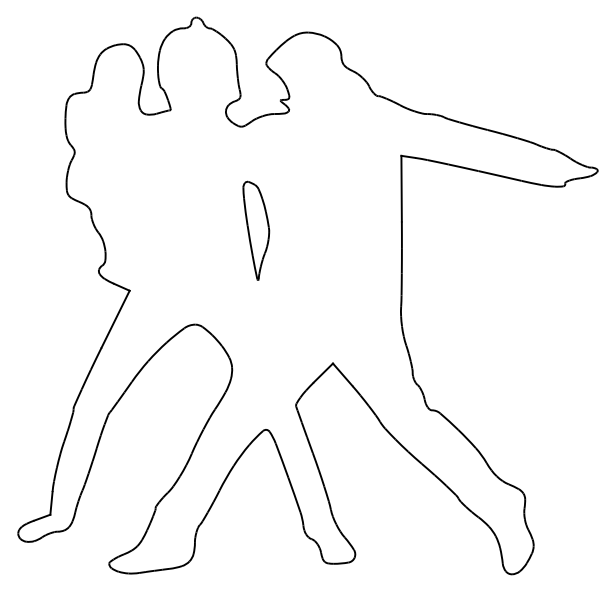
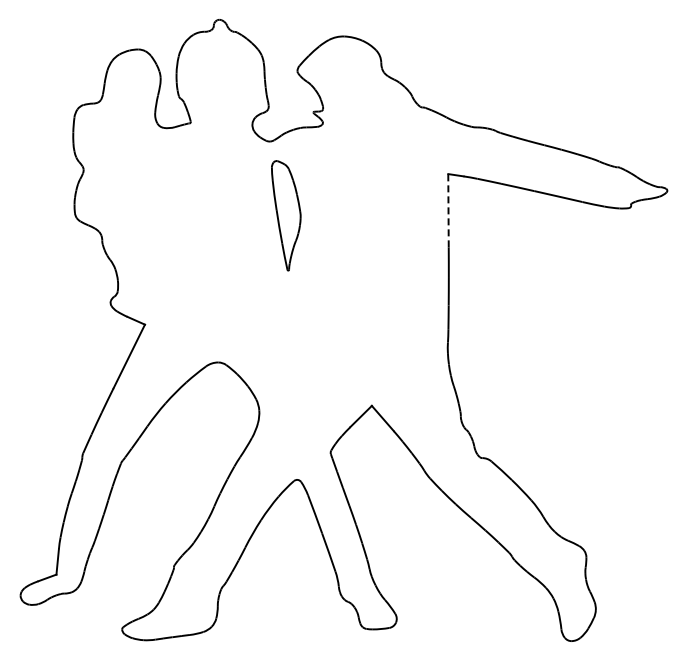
line: (401, 188) -> (448, 210), solid -> dashed
part: (256, 230) -> (286, 215), moved

